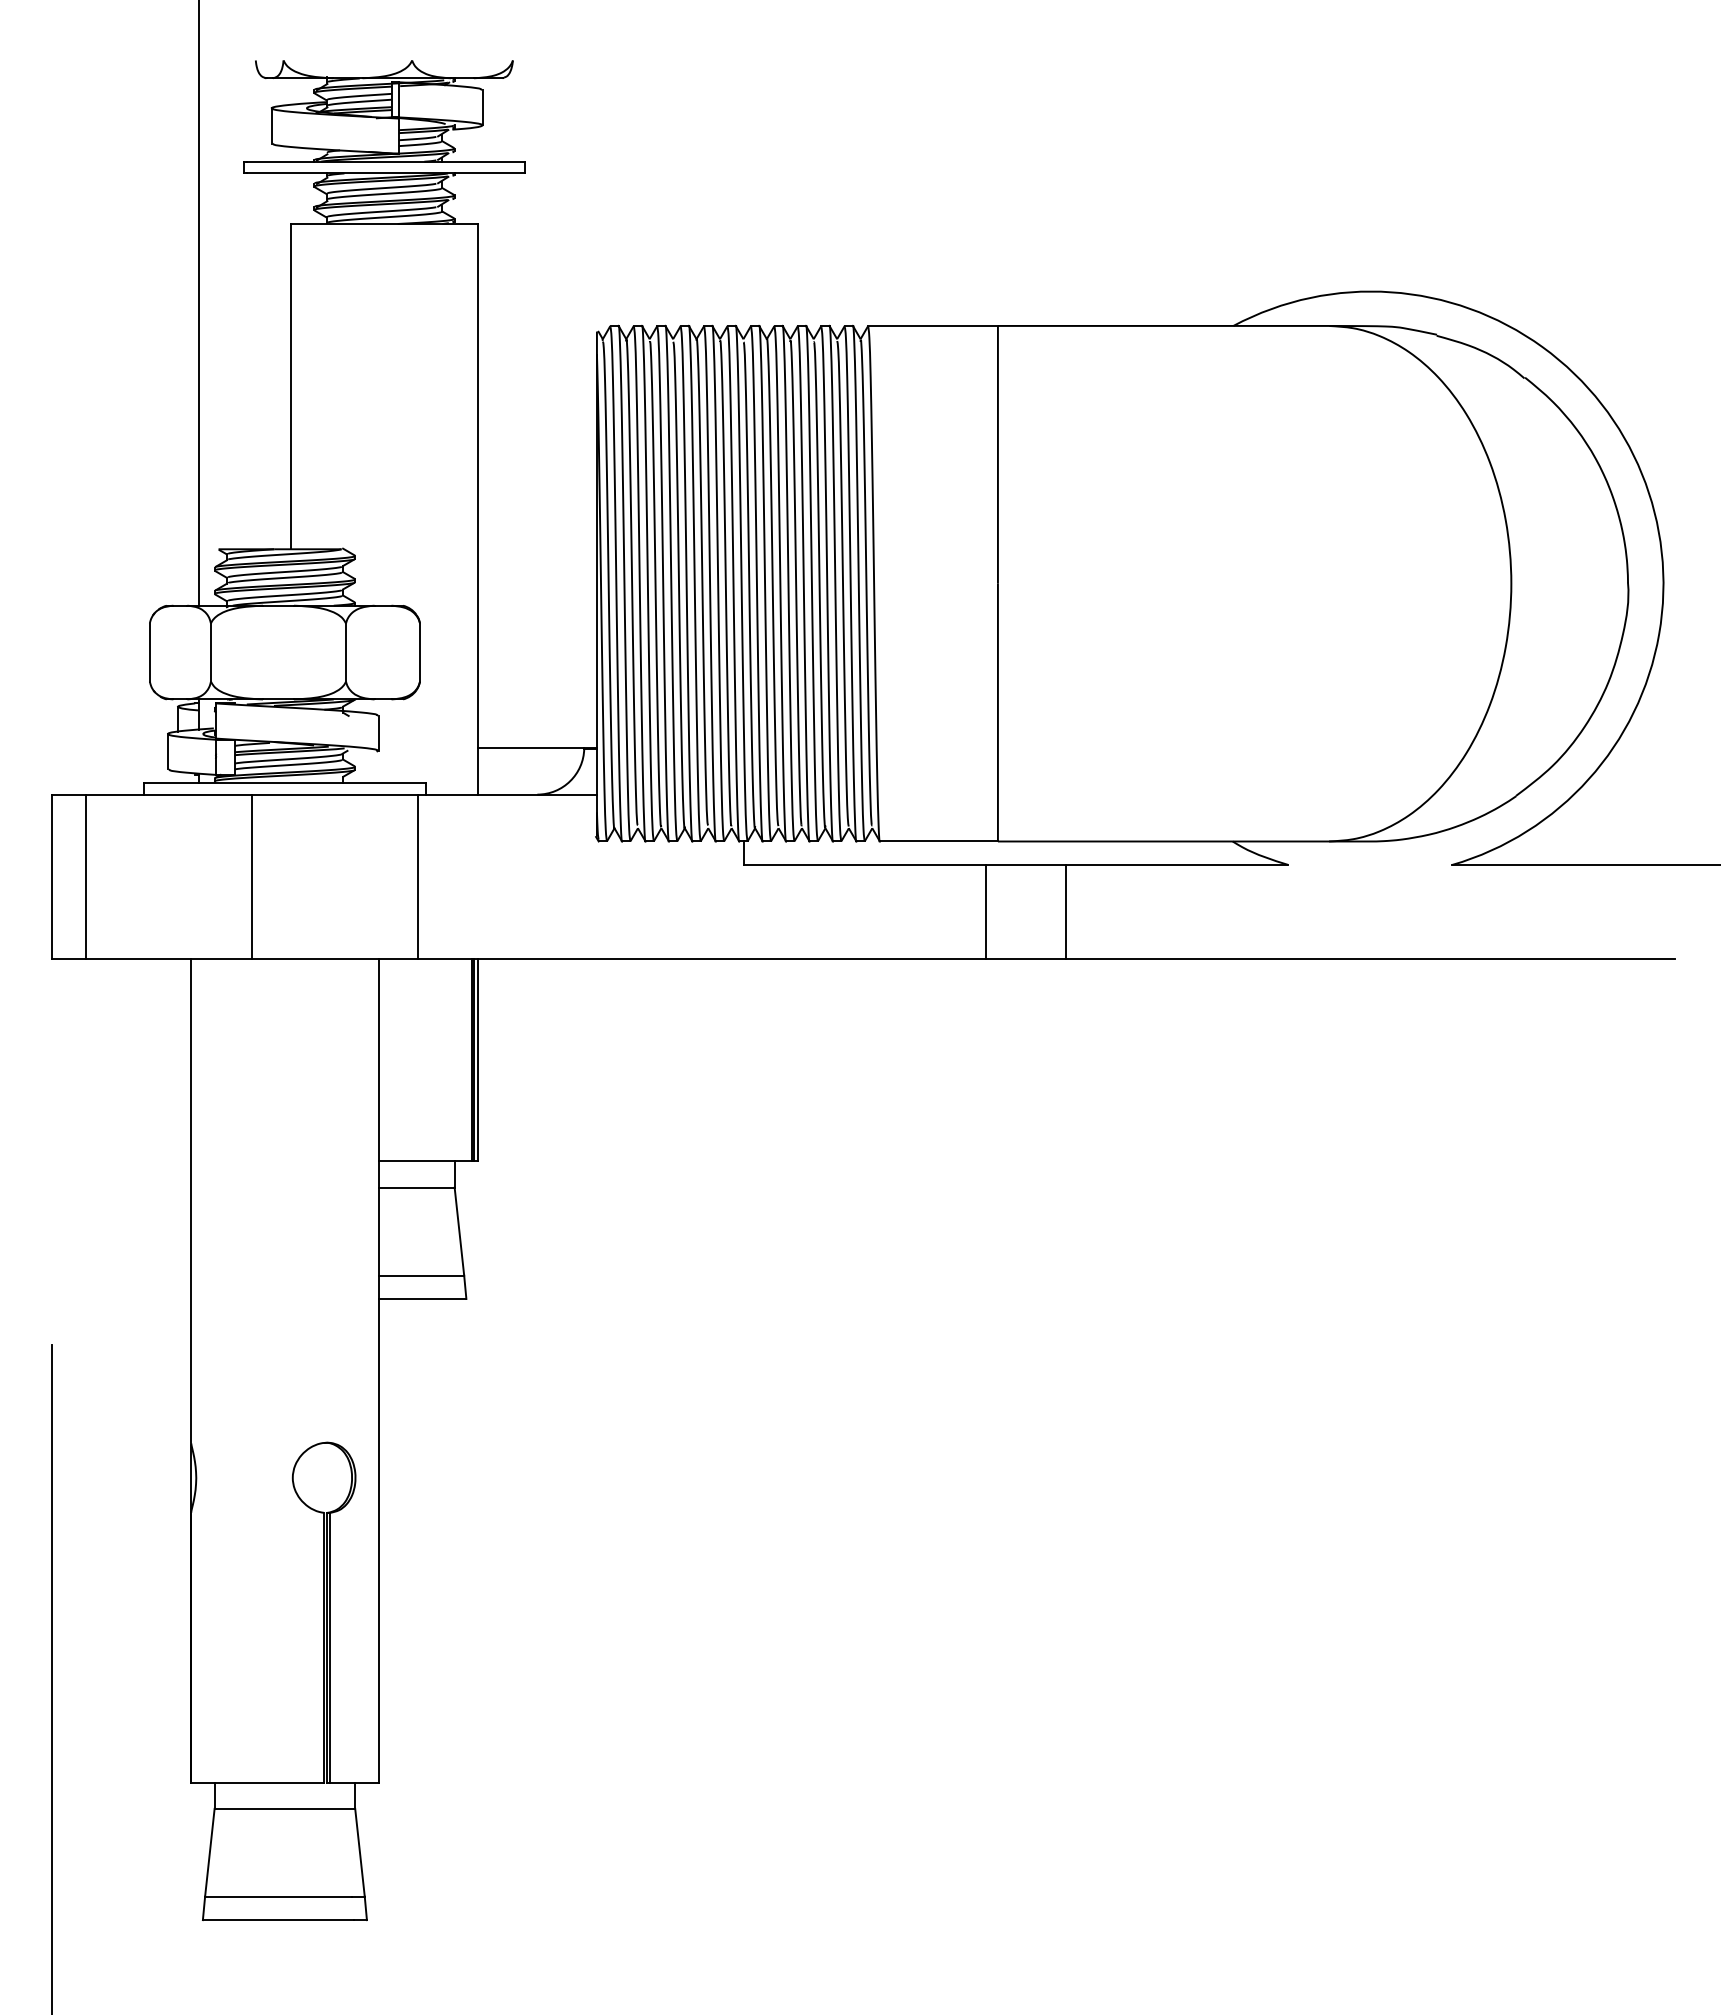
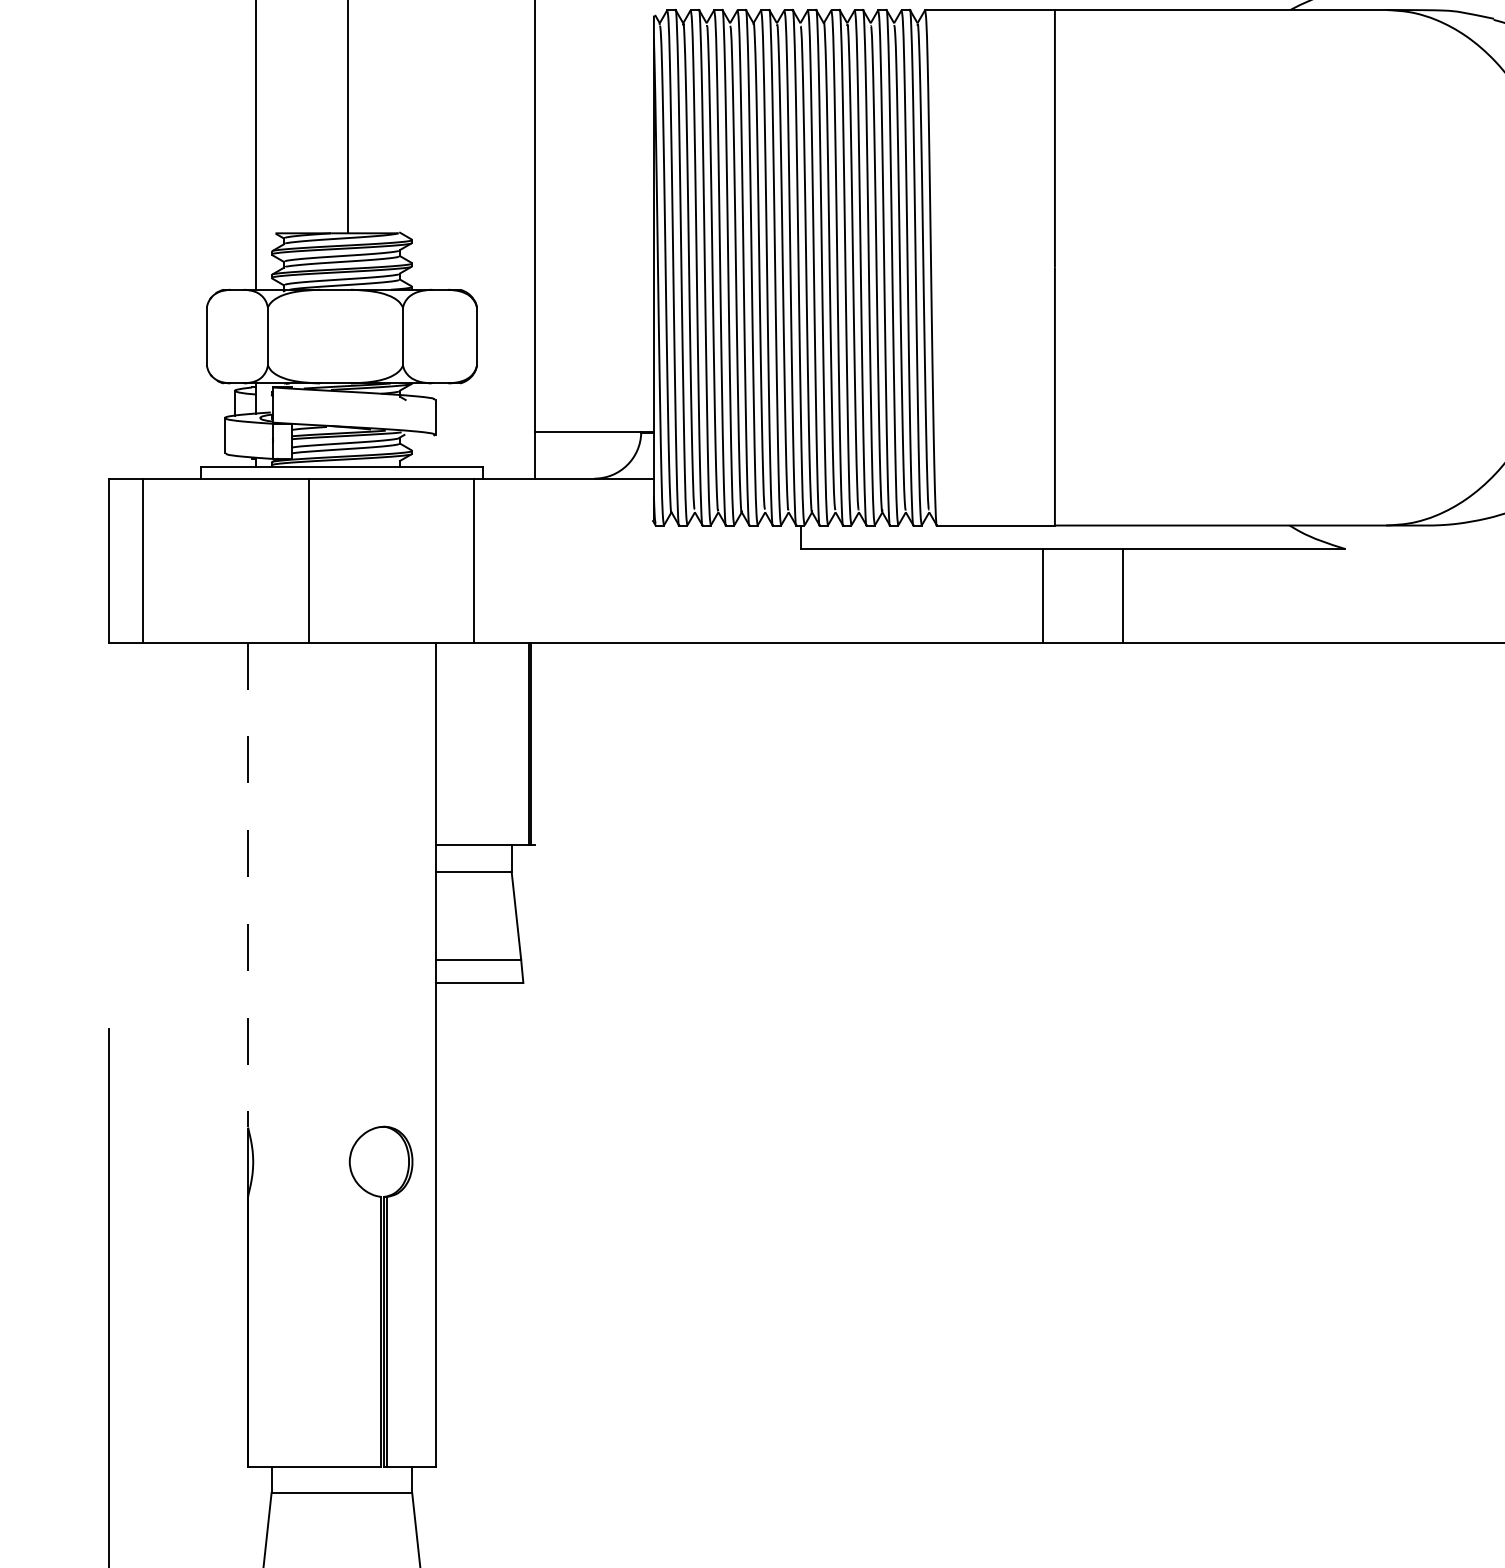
line: (478, 1059) -> (535, 743), removed
line: (191, 1201) -> (248, 885), solid -> dashed

